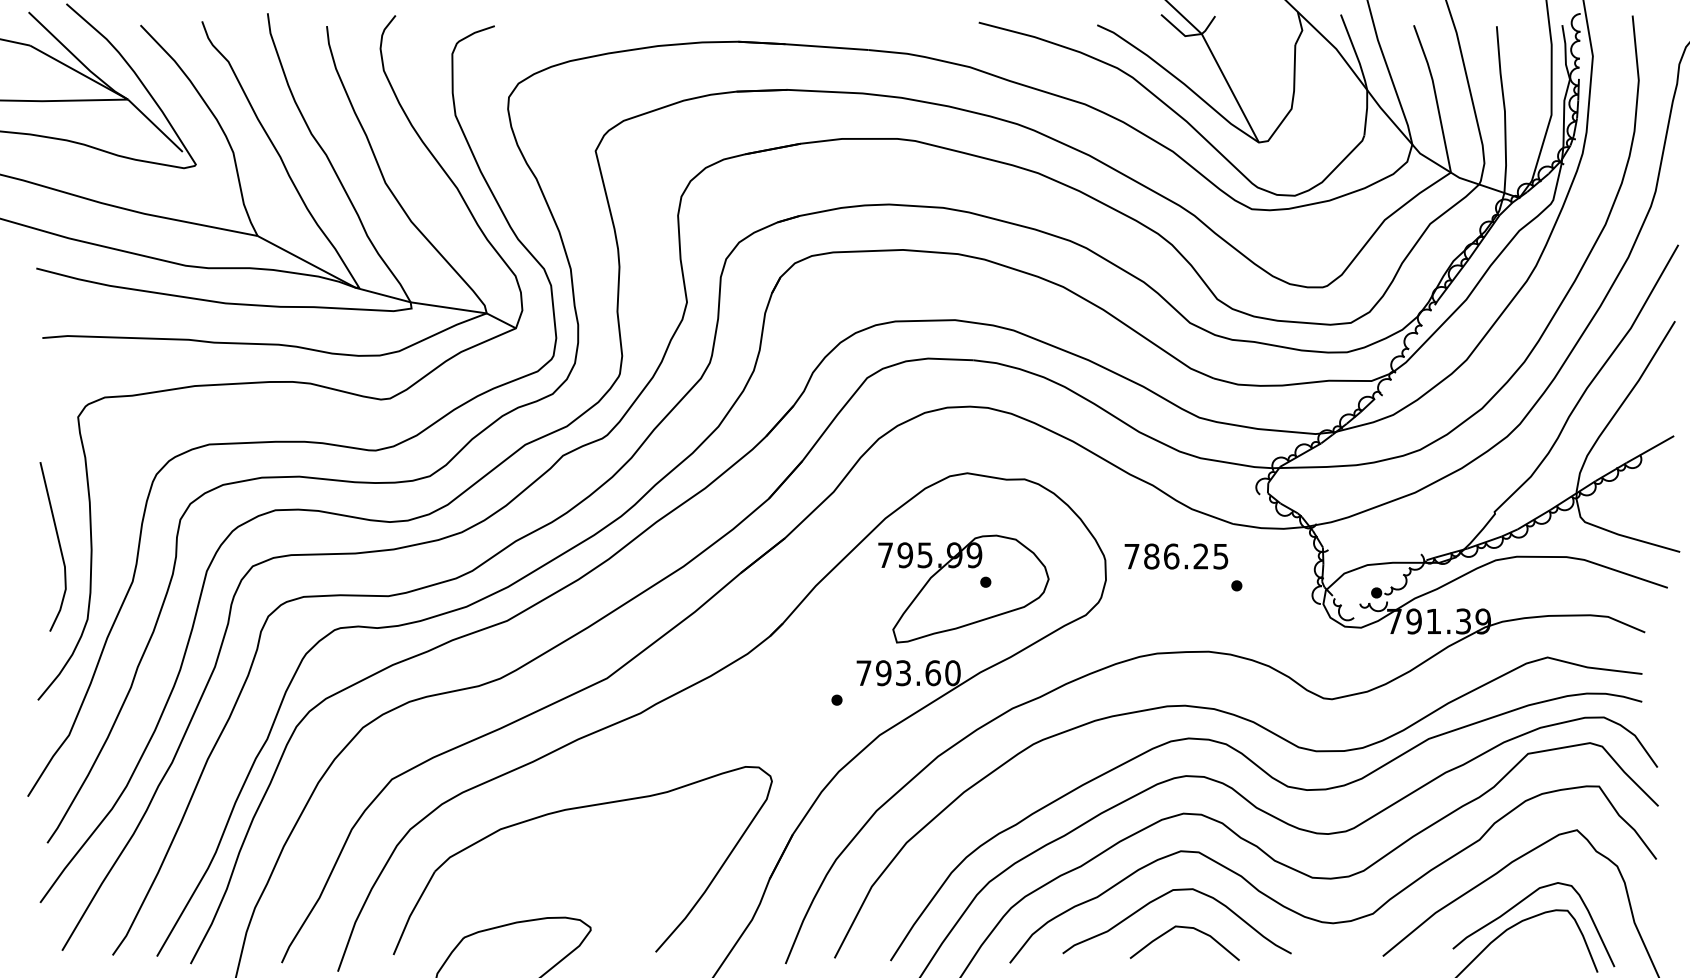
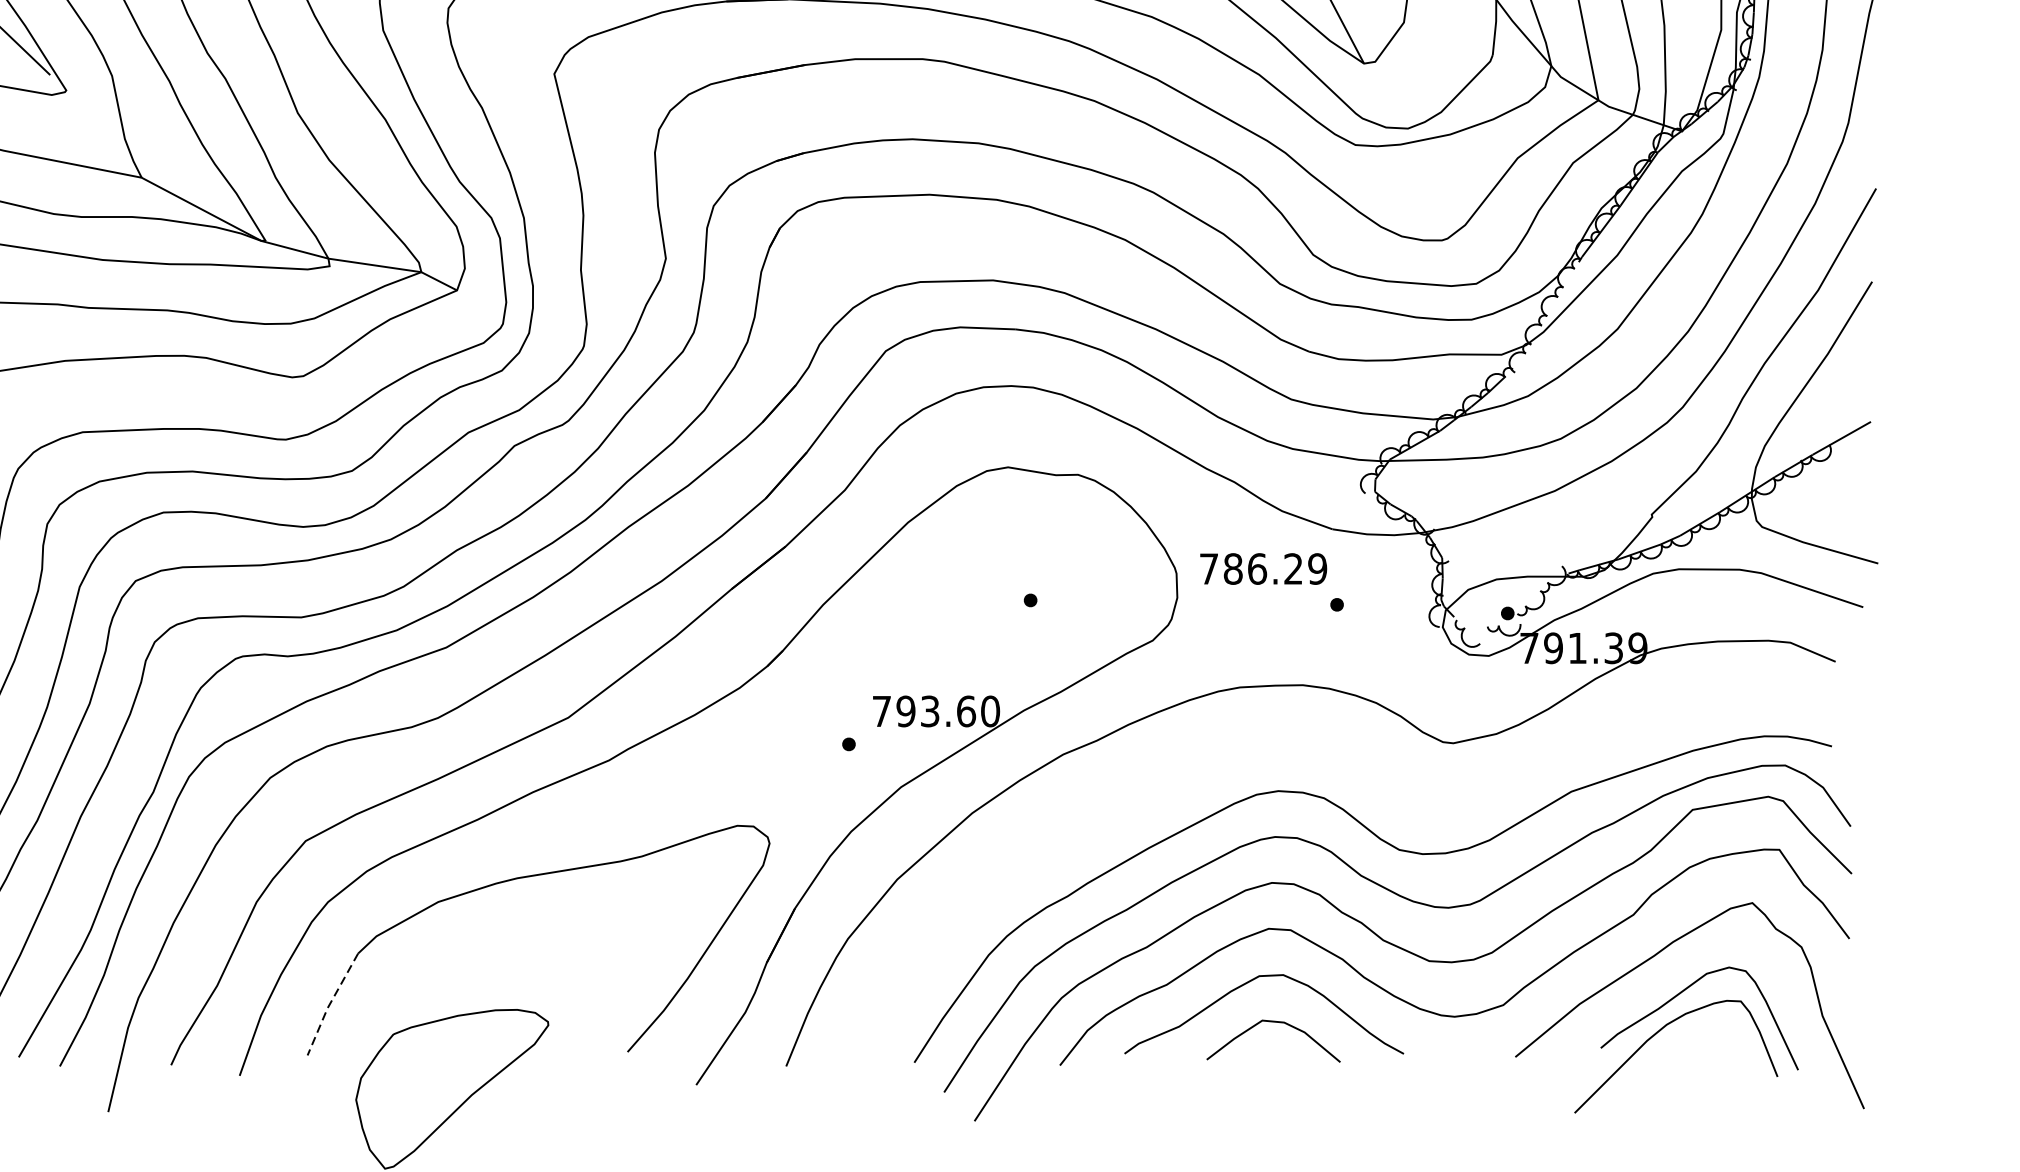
text: (1220, 556) -> (1317, 568), 786.25 -> 786.29
part: (963, 588) -> (1003, 608), removed
curve: (1278, 737) -> (1387, 789), removed
line: (411, 912) -> (329, 1003), solid -> dashed

